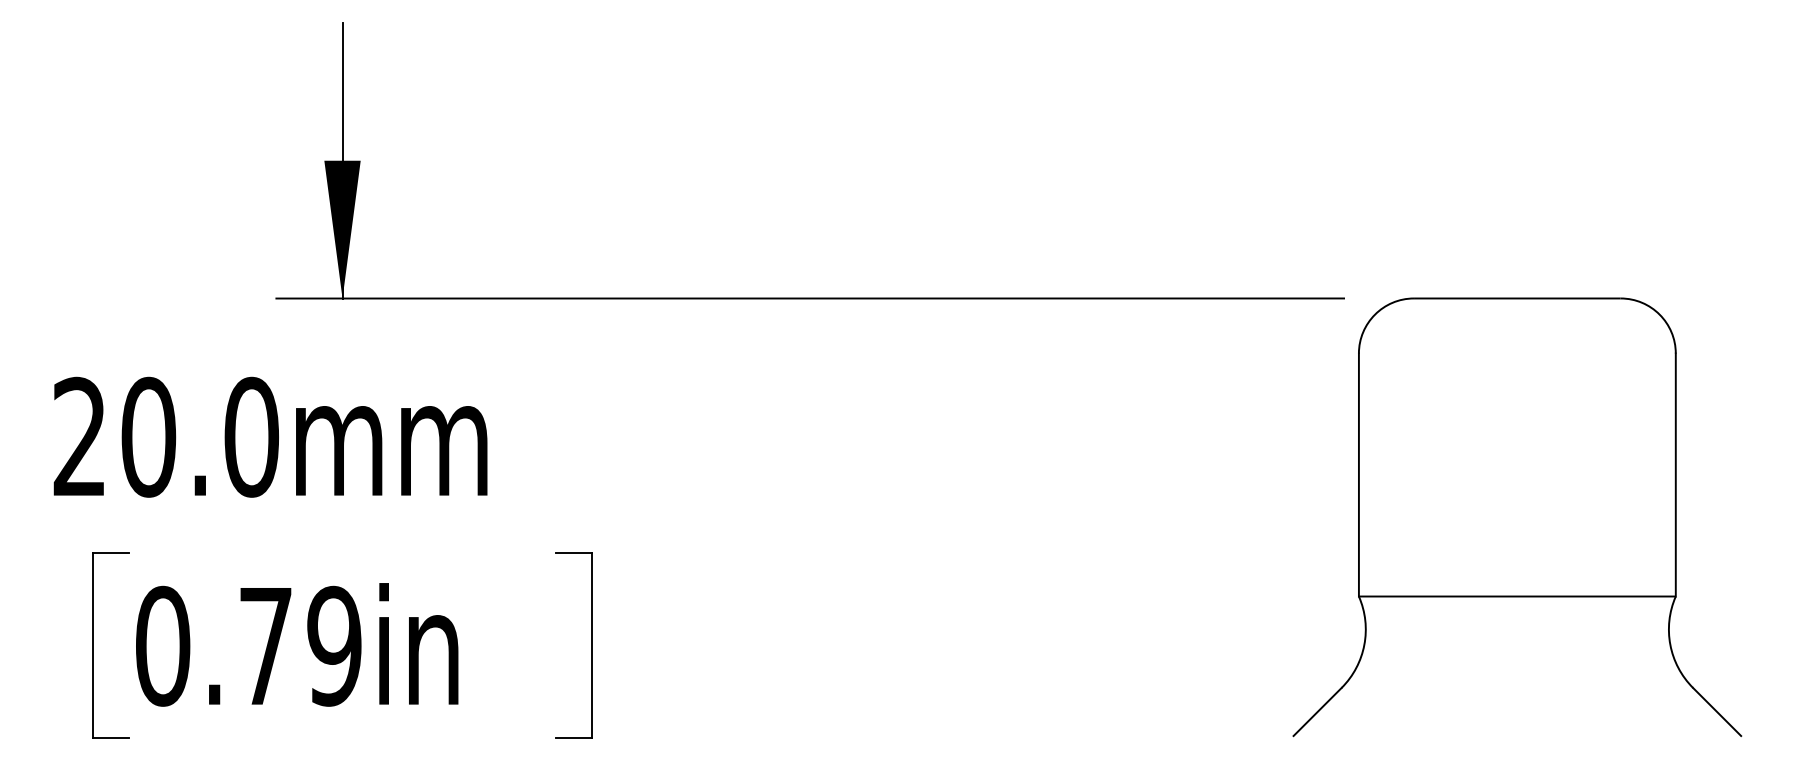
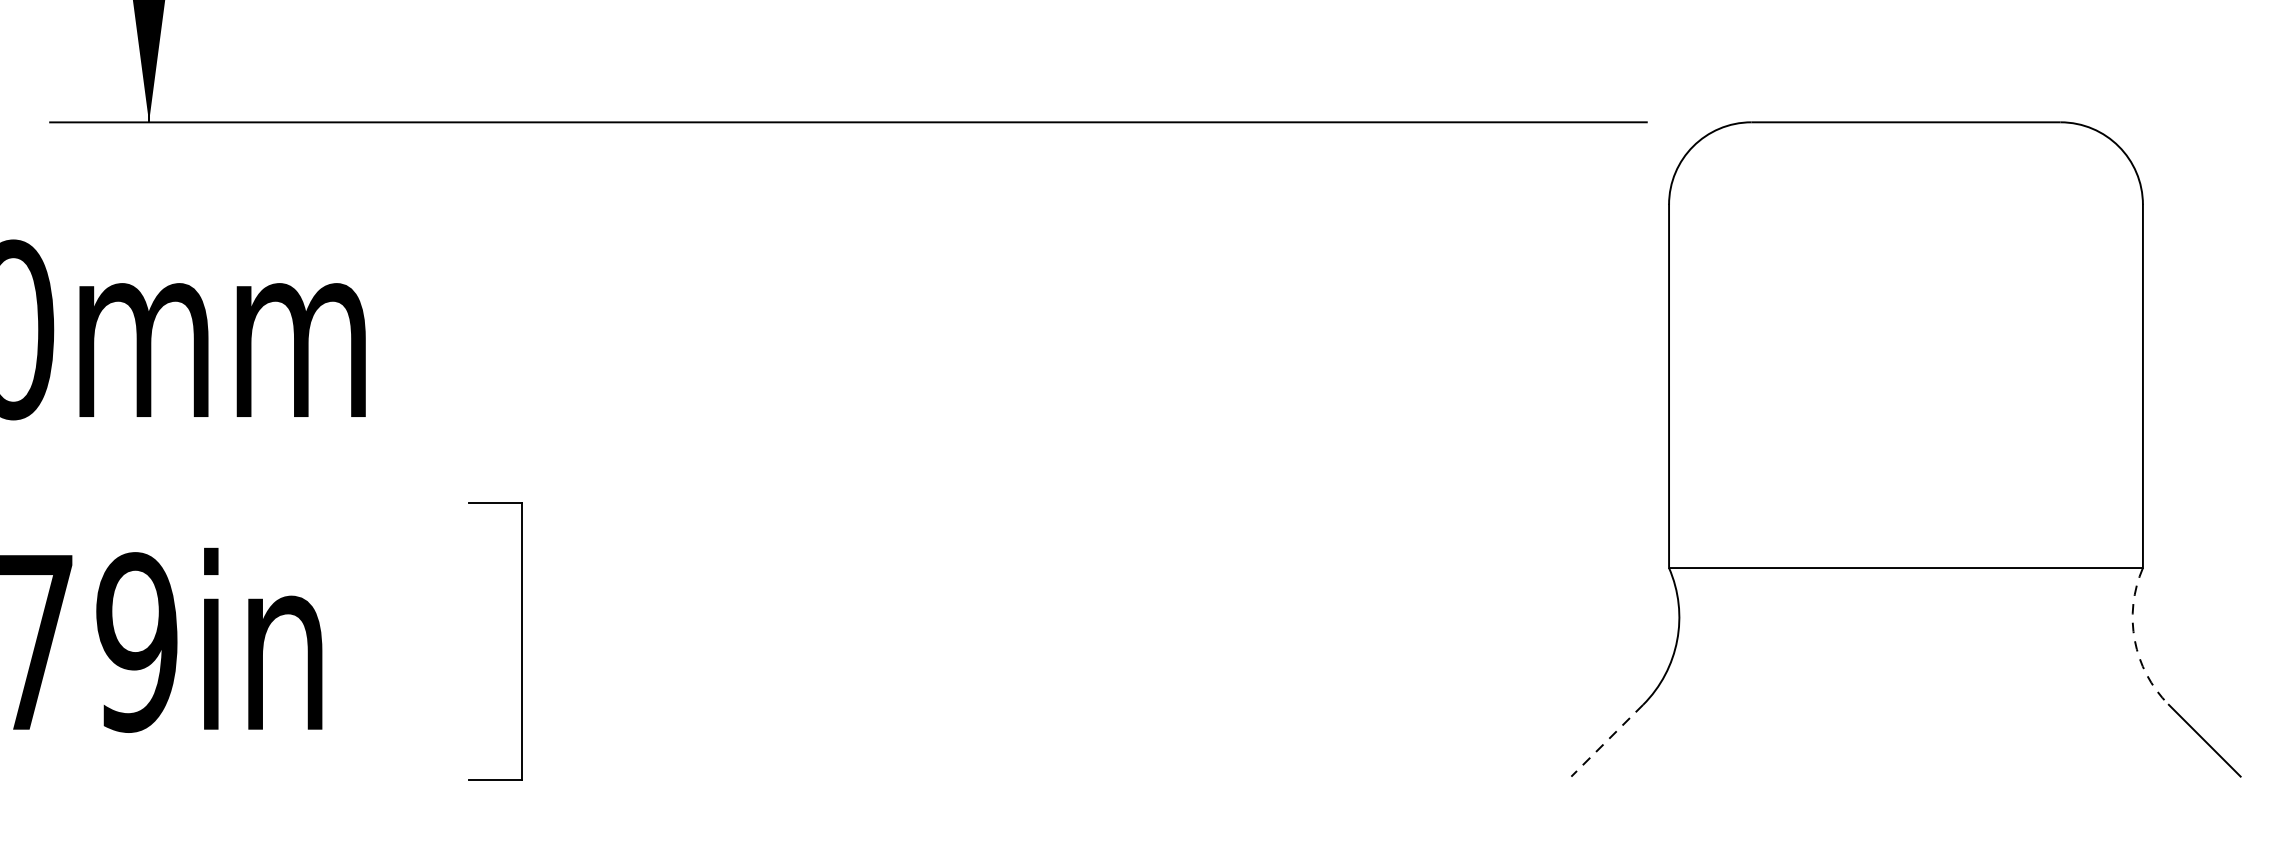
arc: (1670, 644) -> (2135, 639), solid -> dashed
line: (1317, 712) -> (1607, 741), solid -> dashed

